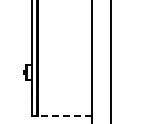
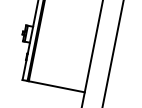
line: (64, 115) -> (56, 86), dashed -> solid

